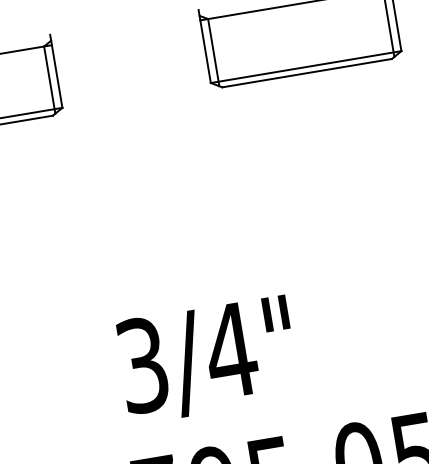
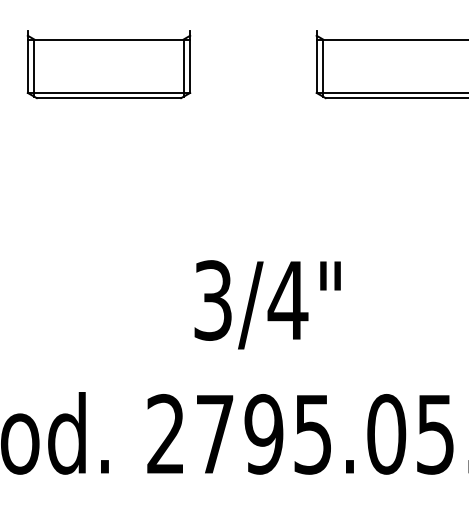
text: (207, 359) -> (267, 304), moved

